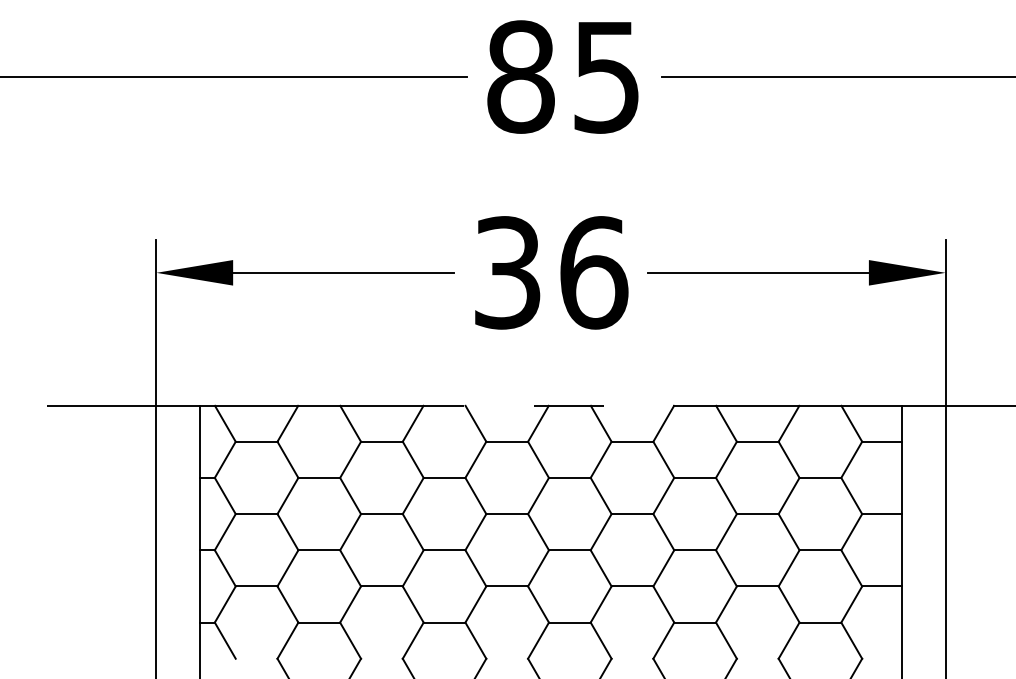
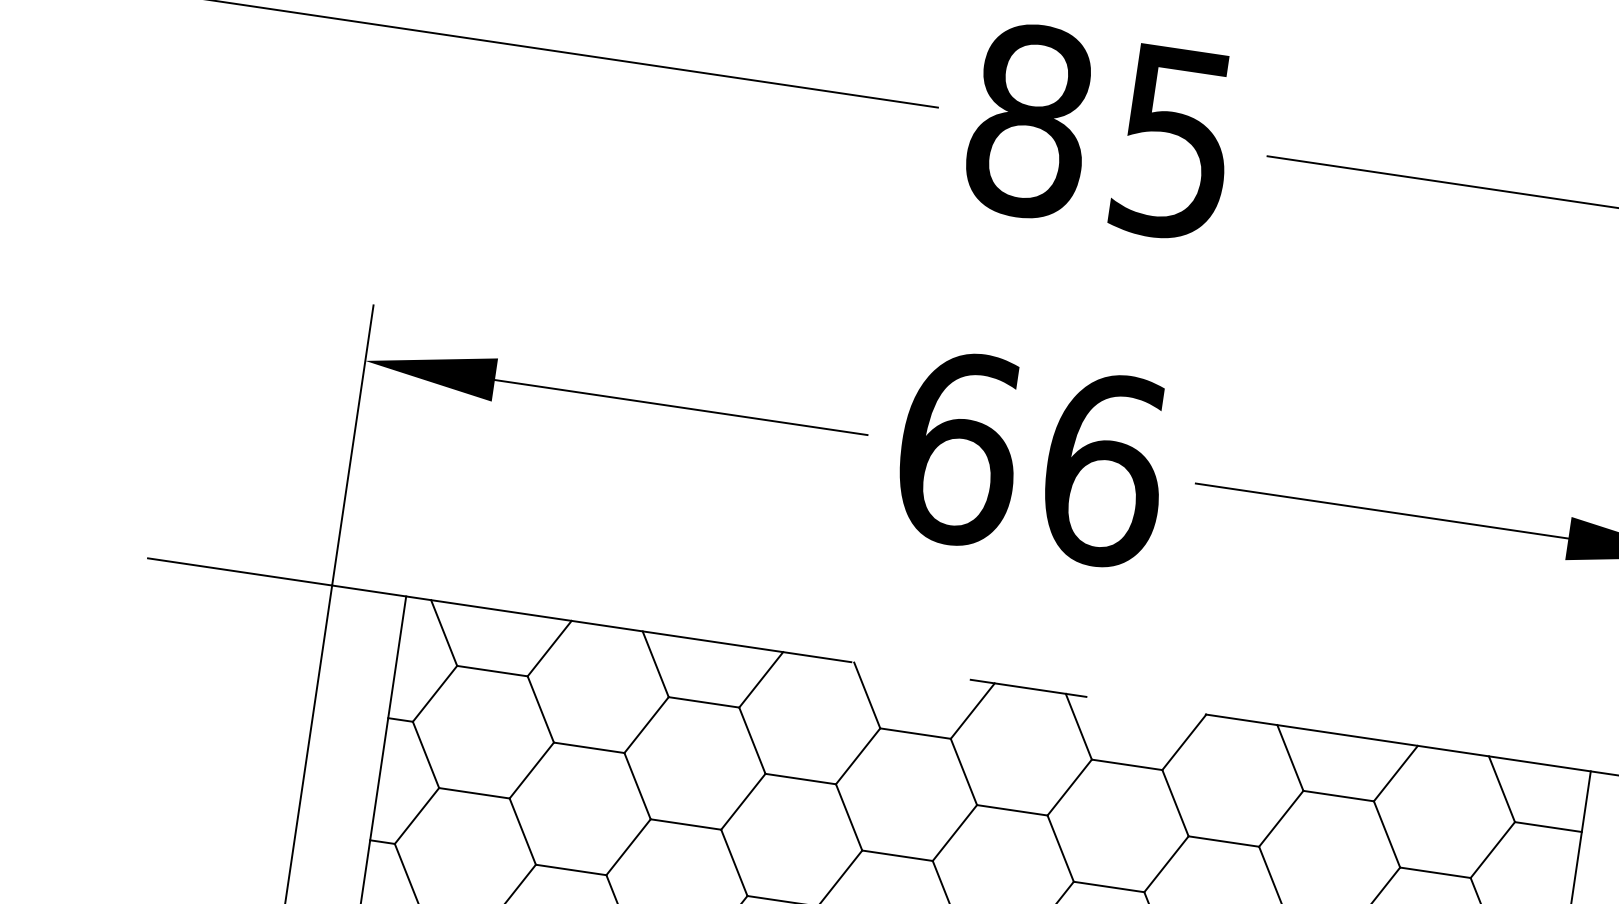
text: (508, 272) -> (959, 448), 36 -> 66

